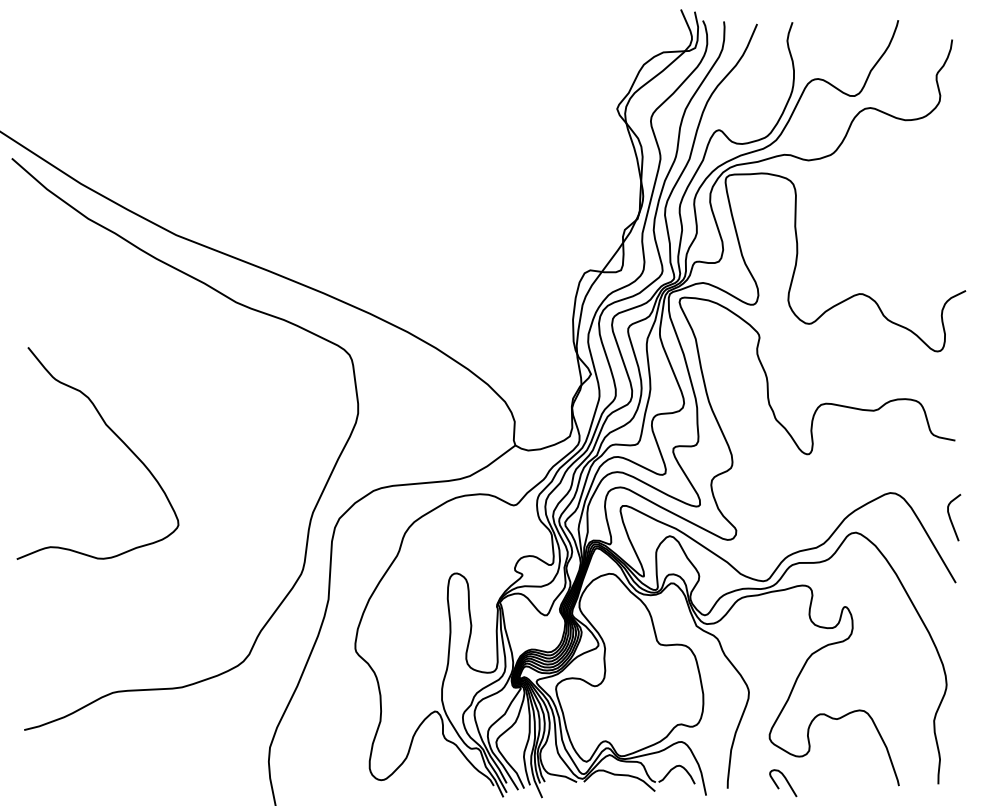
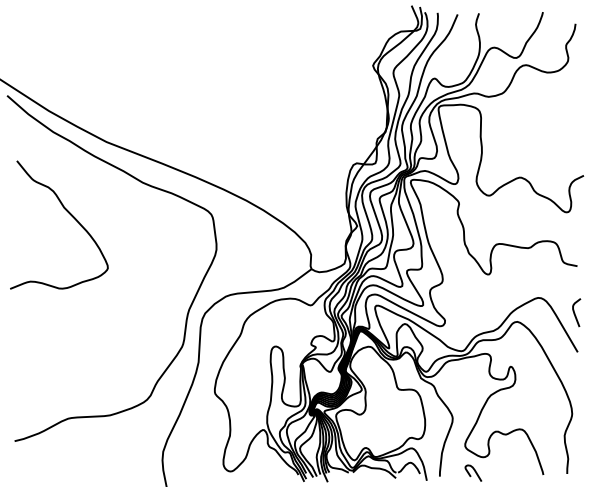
curve: (114, 436) -> (69, 214), moved

